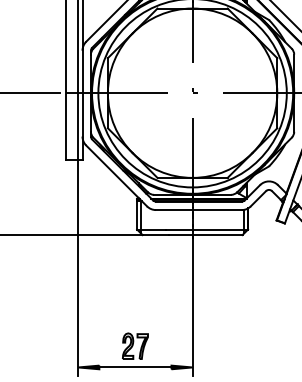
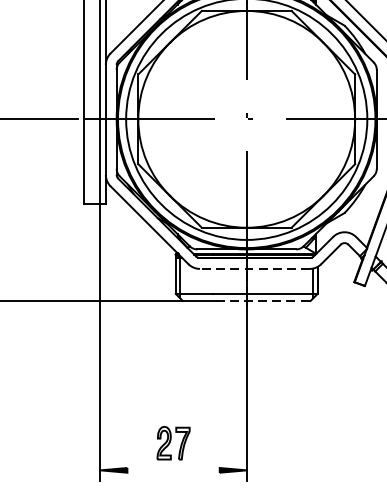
line: (198, 210) -> (254, 269), solid -> dashed
line: (205, 235) -> (263, 301), solid -> dashed
line: (135, 367) -> (173, 470), removed

